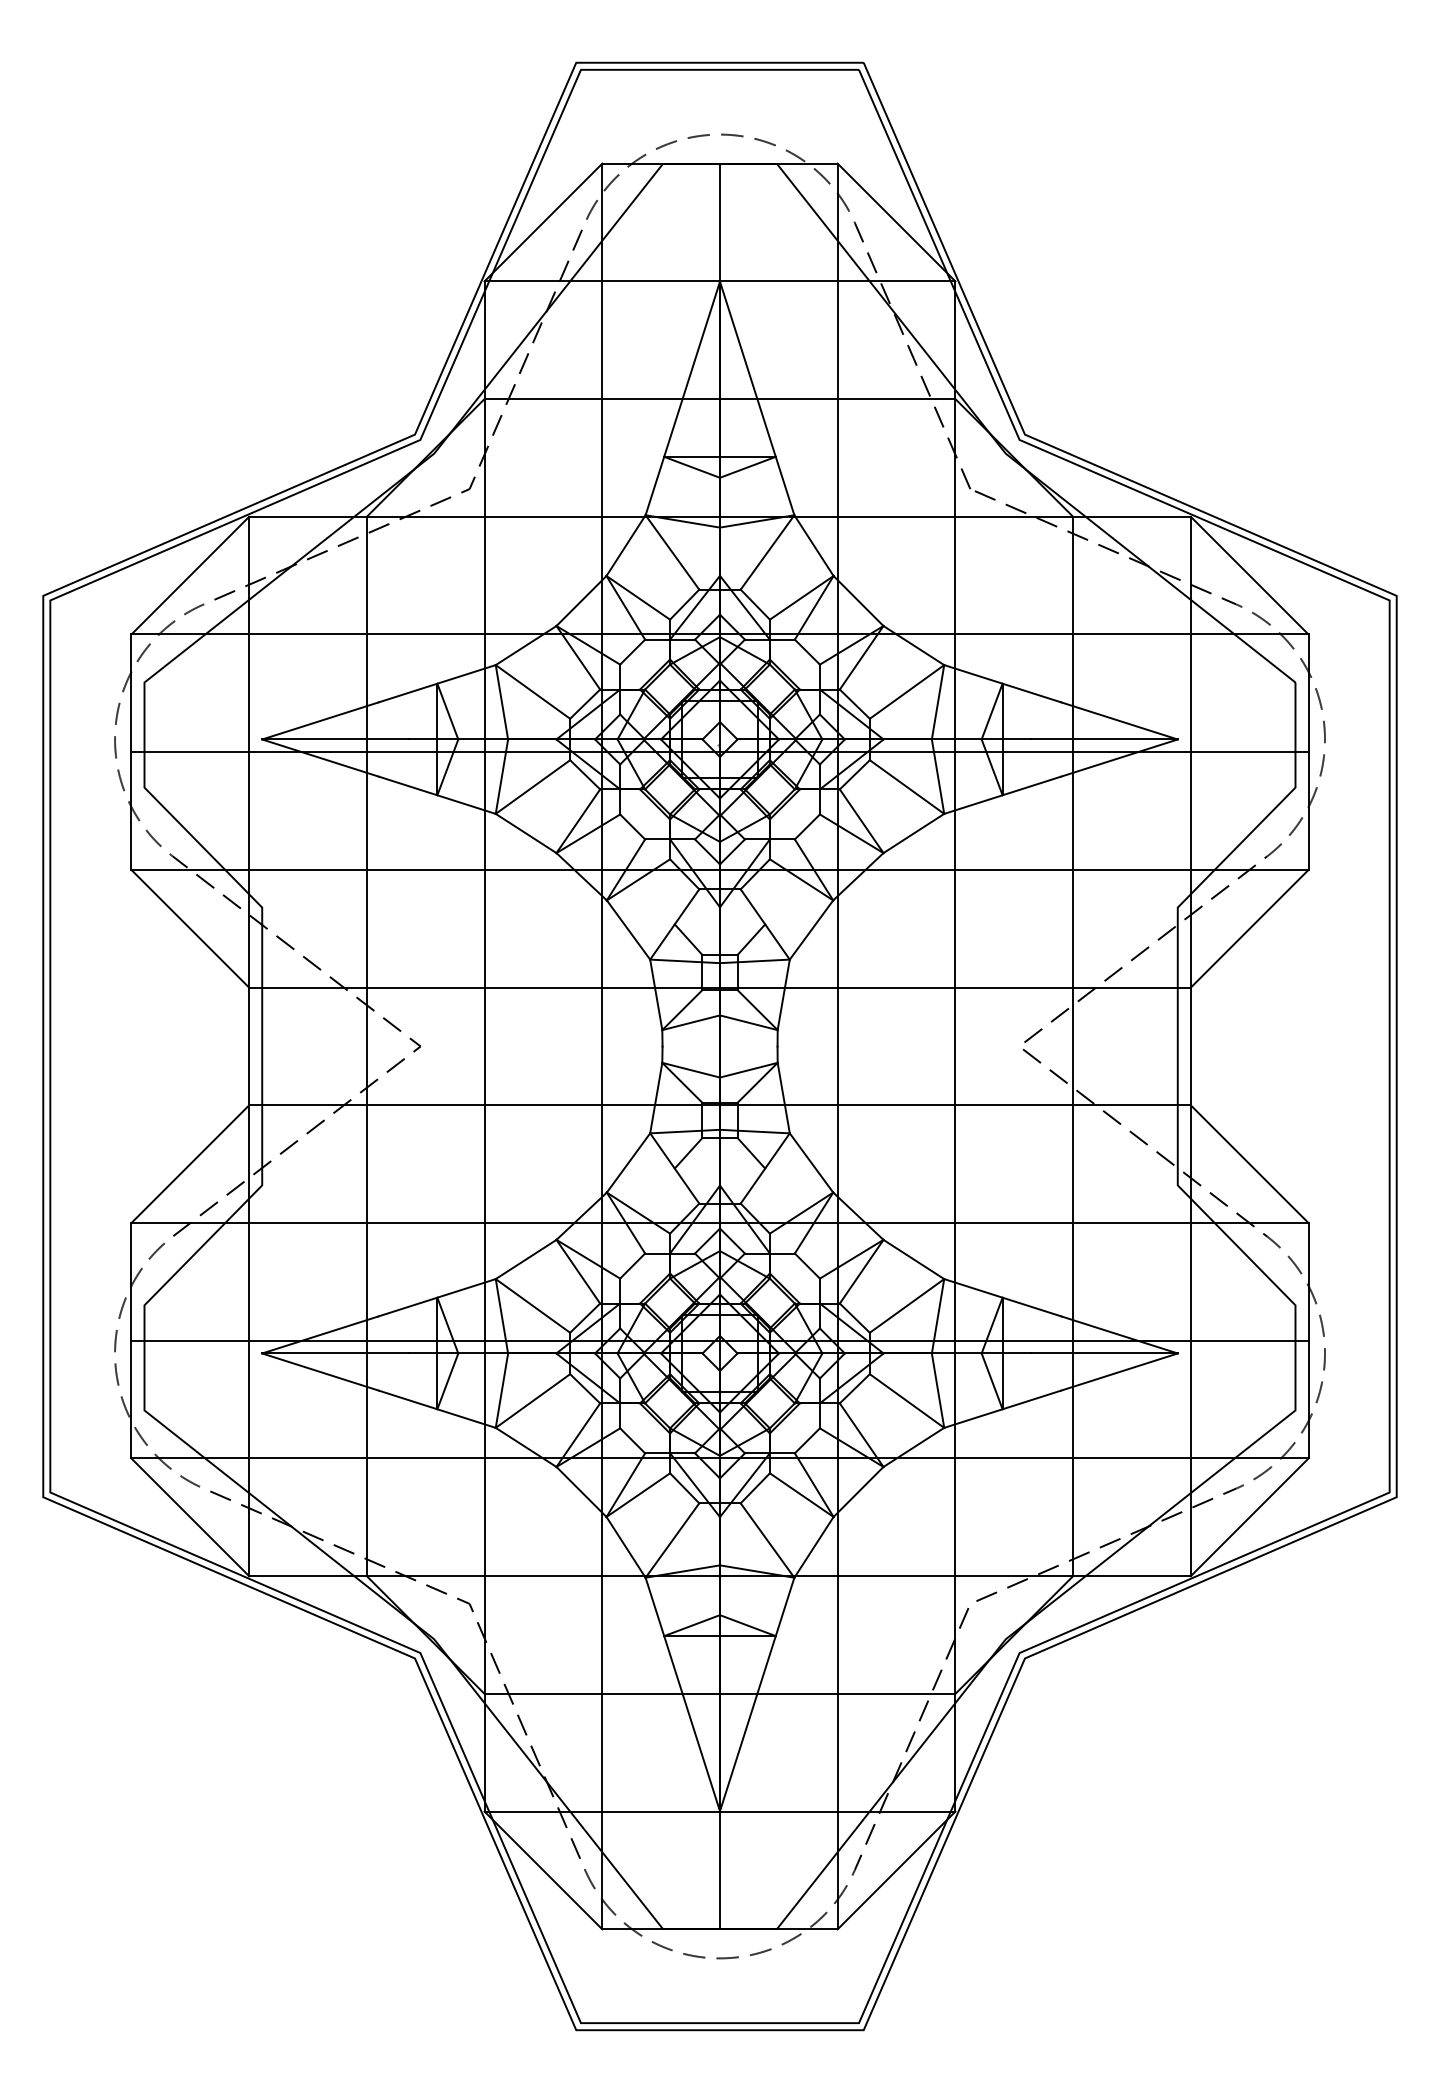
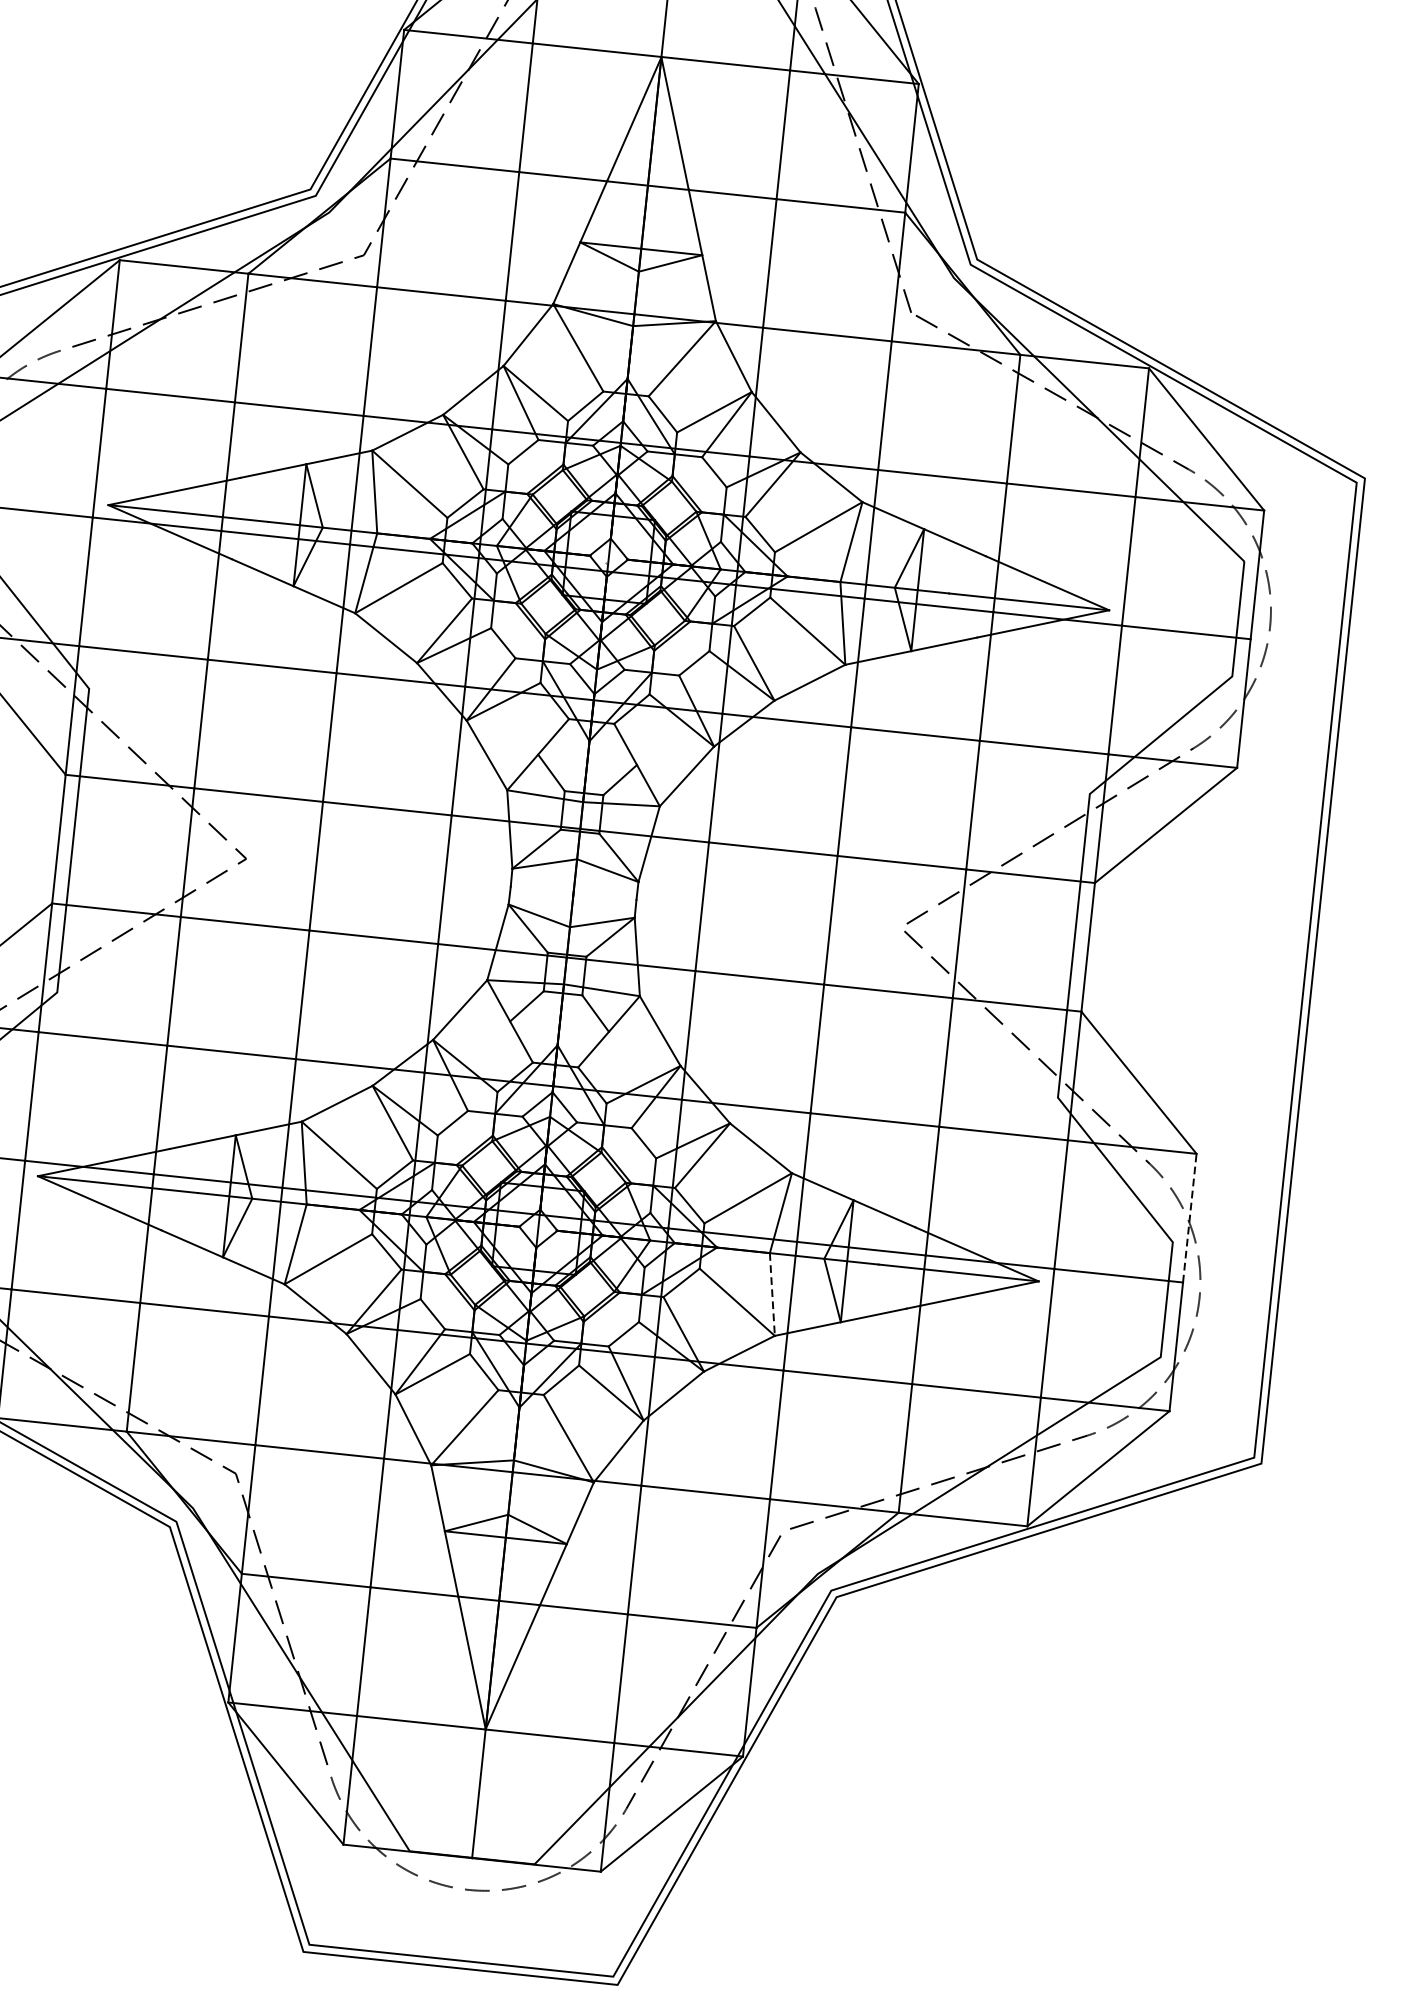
line: (1308, 1281) -> (1189, 1217), solid -> dashed
line: (938, 1390) -> (772, 1294), solid -> dashed

